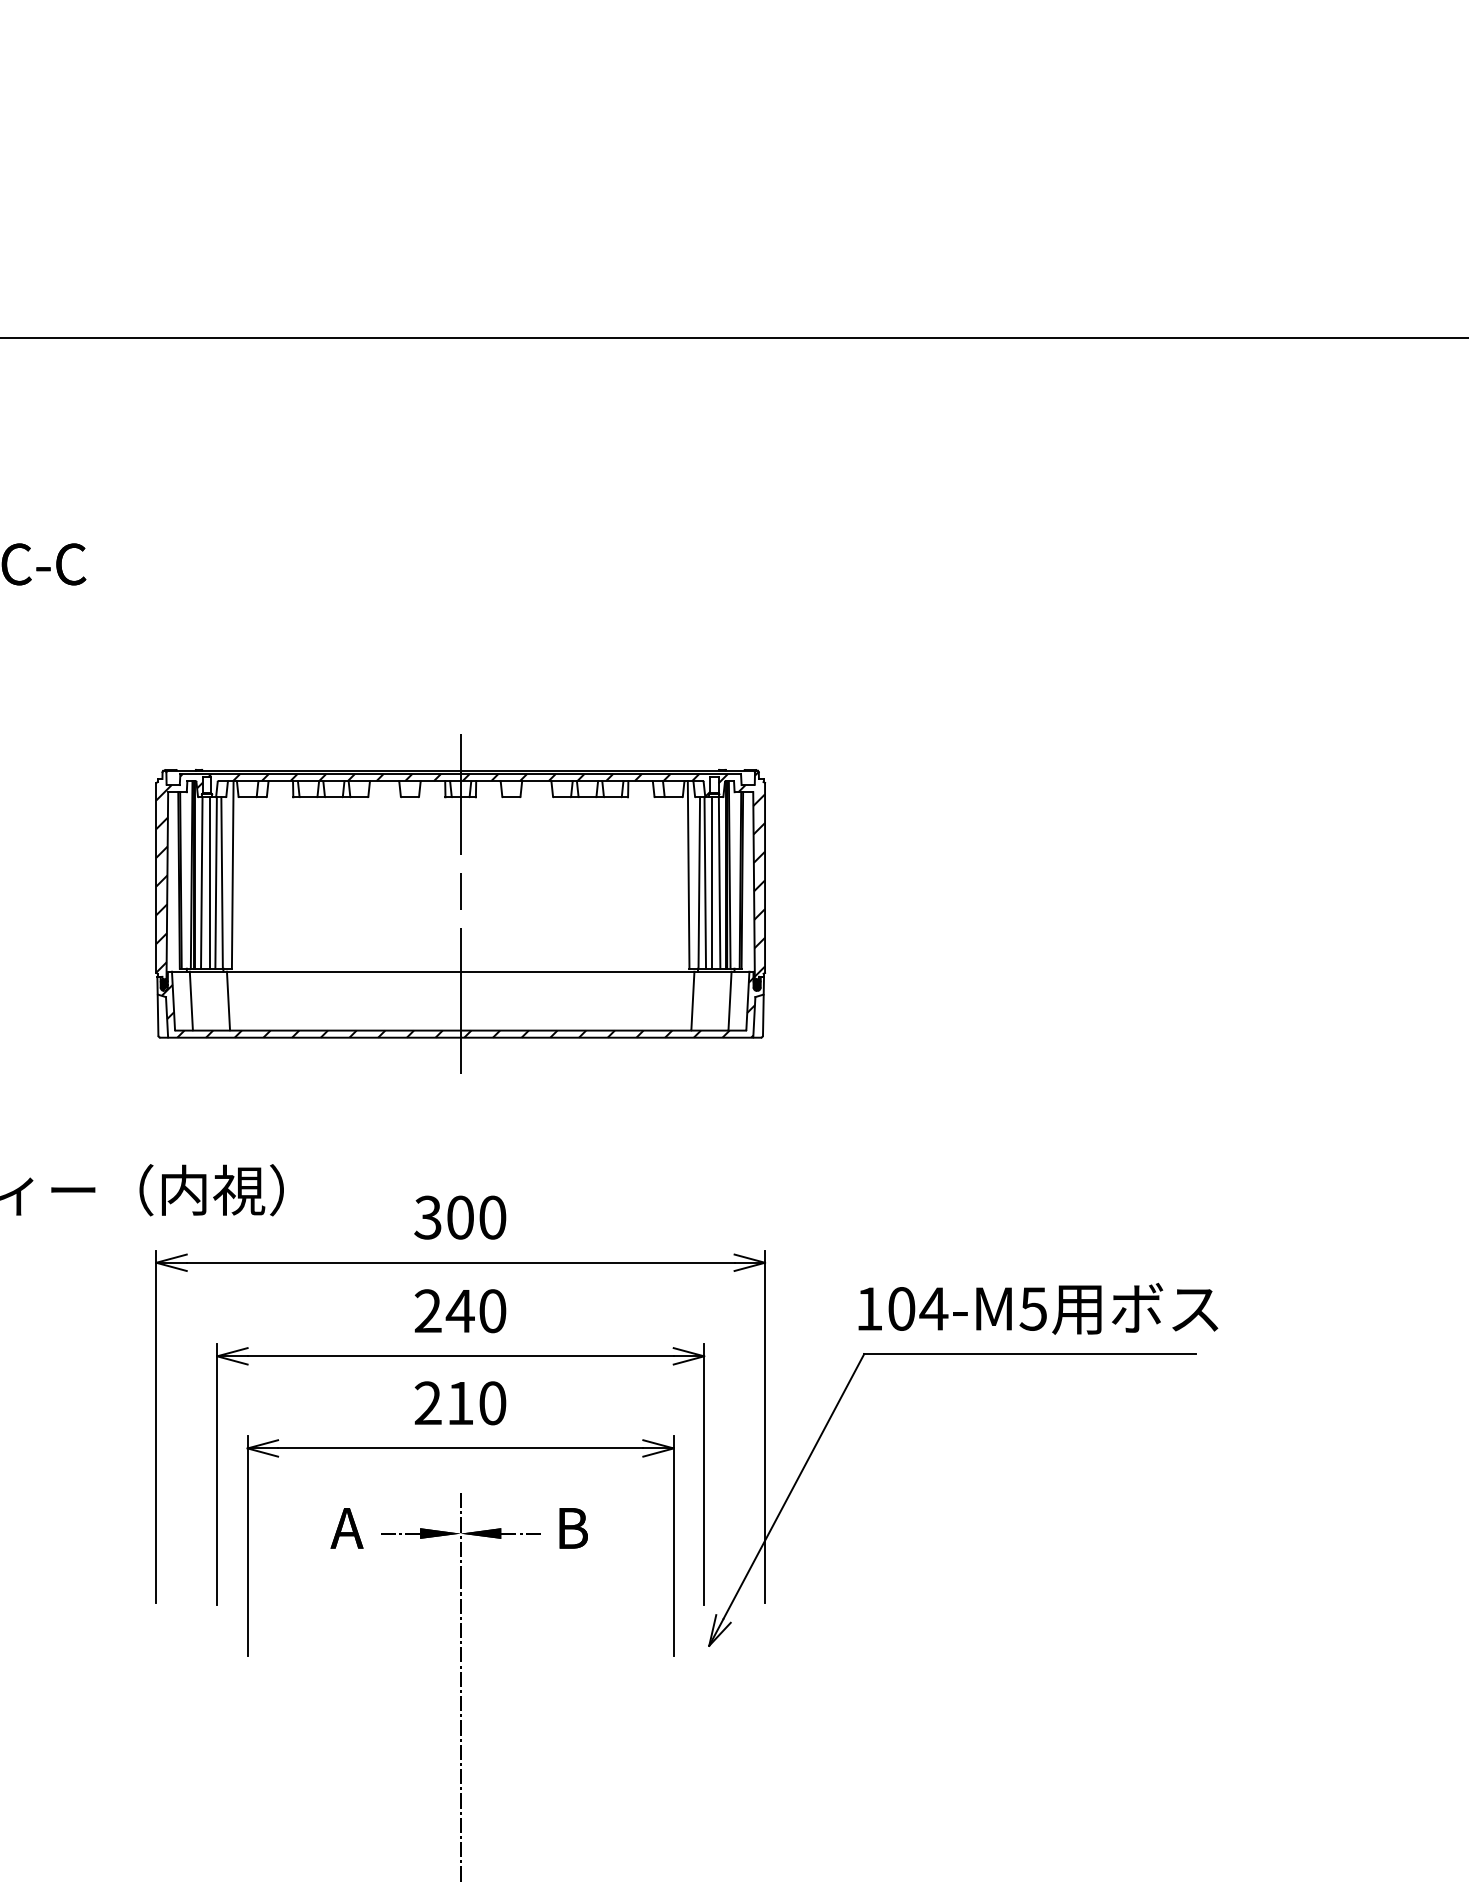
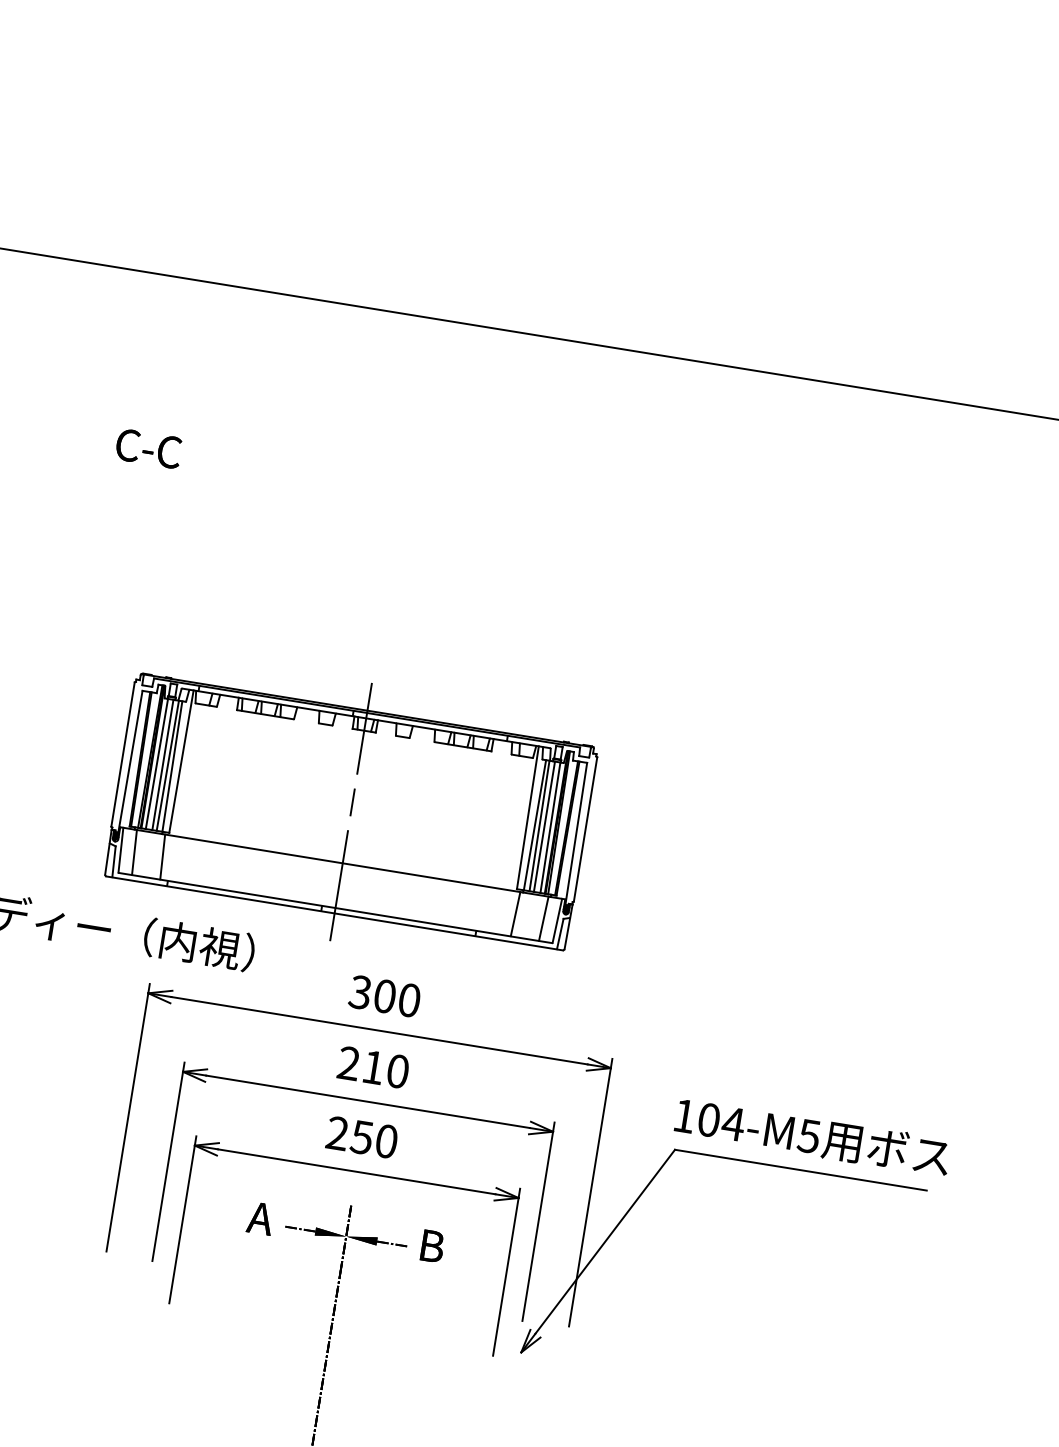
part: (460, 903) -> (351, 811), moved
text: (459, 1311) -> (372, 1067), 240 -> 210
text: (459, 1403) -> (361, 1137), 210 -> 250

